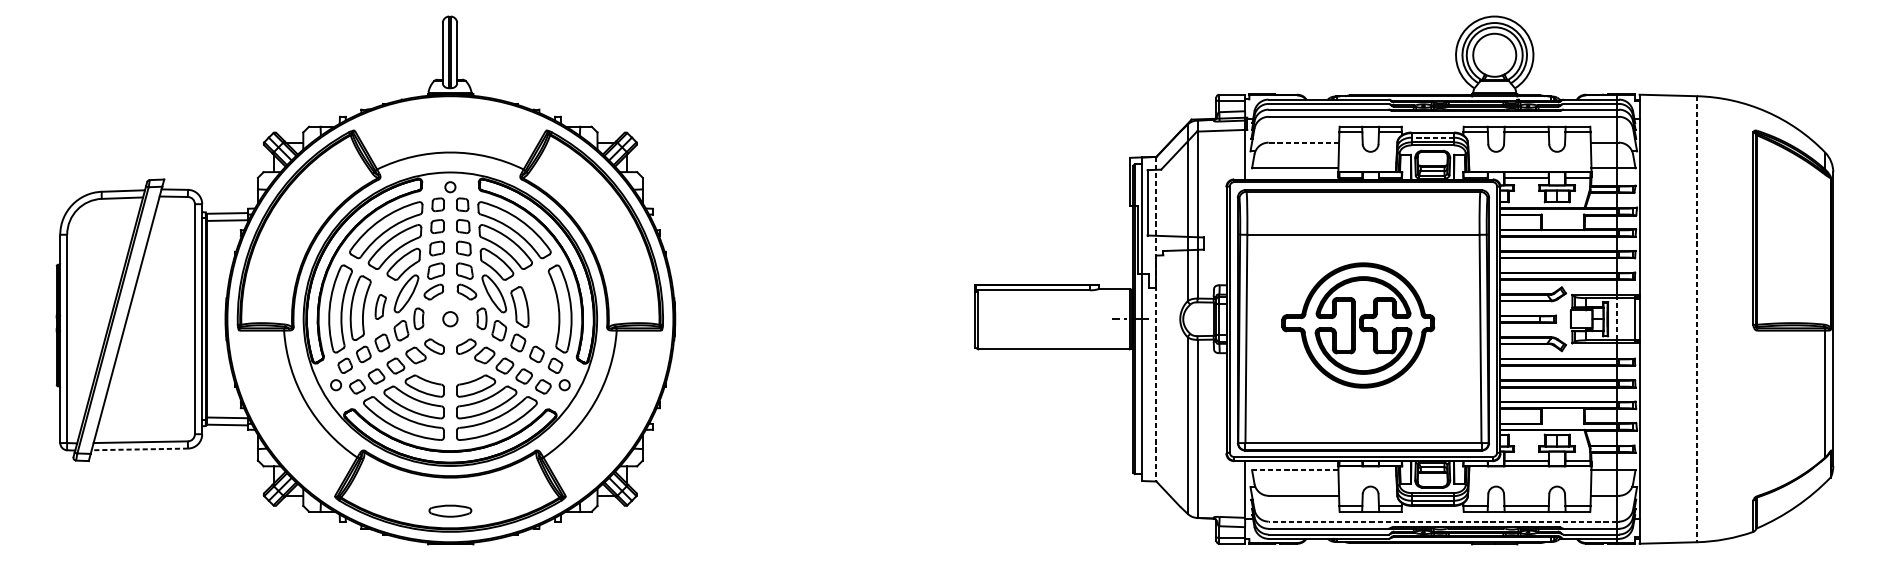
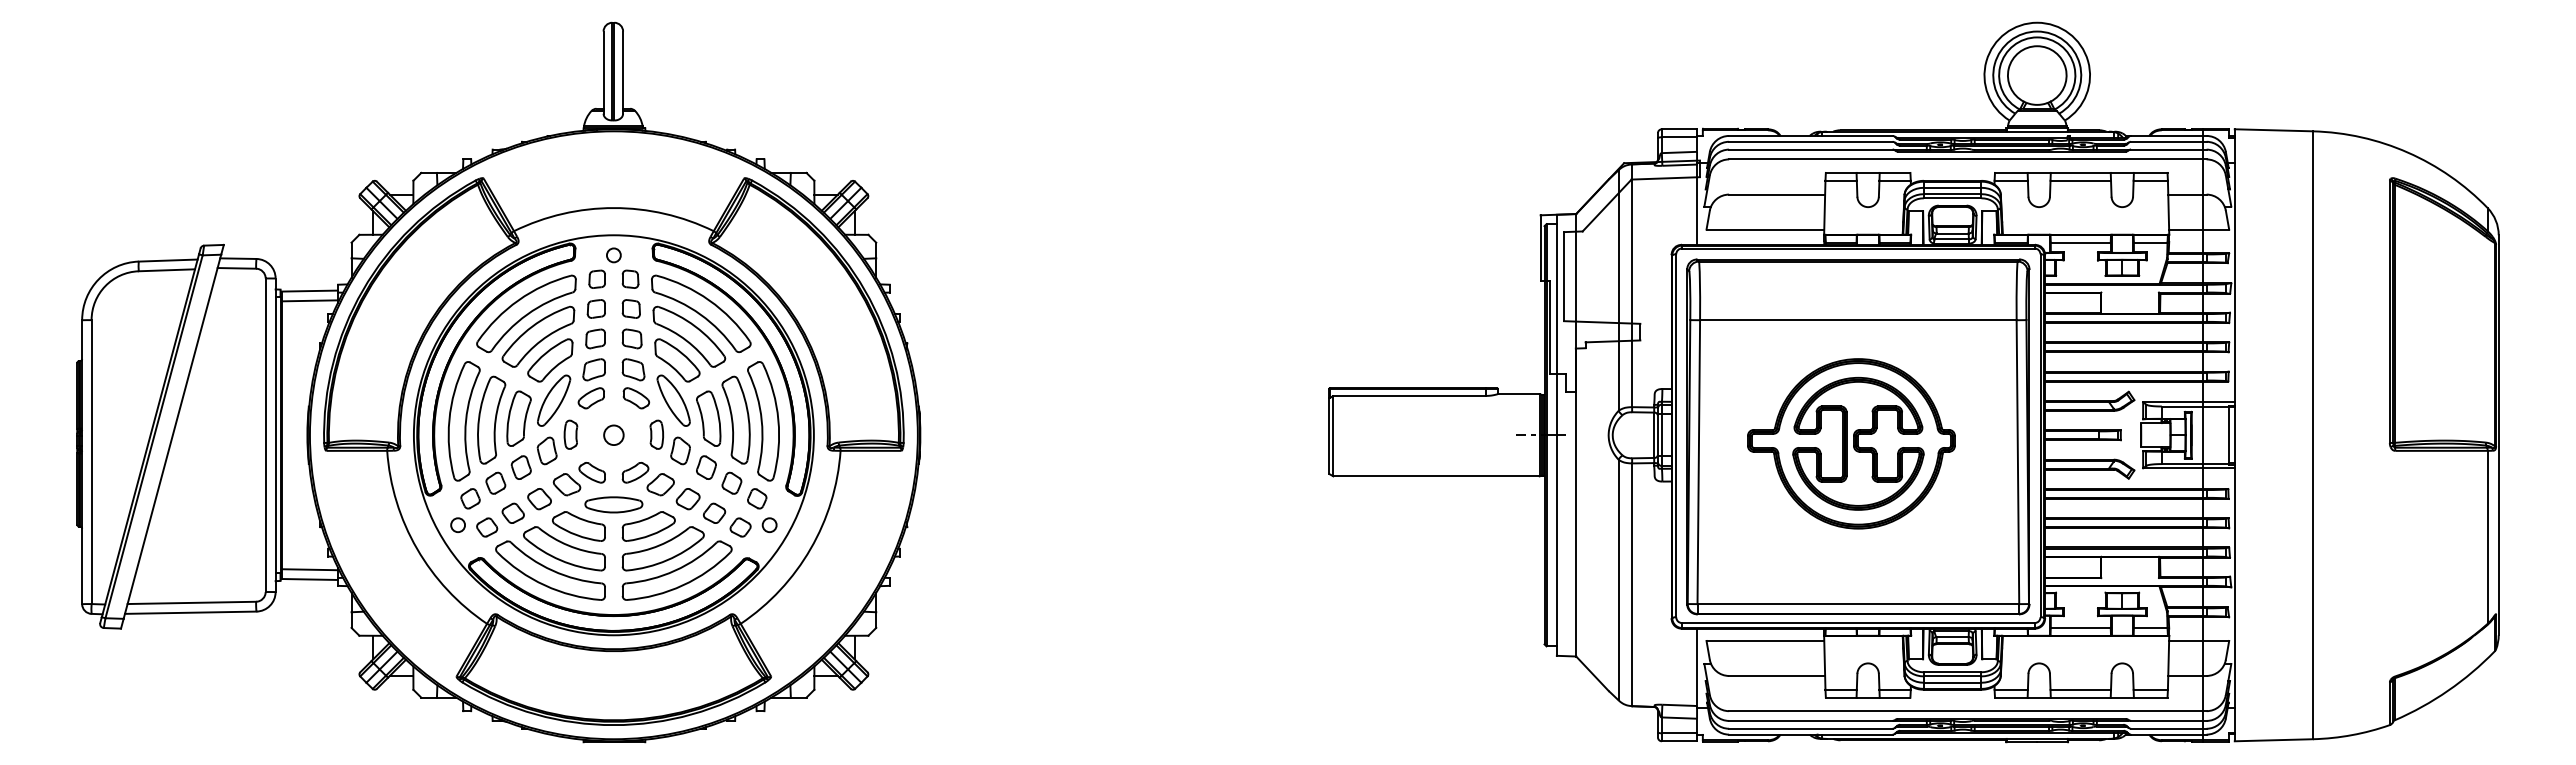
line: (1432, 137) -> (1952, 187), dashed -> solid
line: (1303, 142) -> (1776, 194), dashed -> solid
part: (380, 306) -> (518, 418), size x1.67
part: (539, 307) -> (735, 419), added
line: (1156, 319) -> (1576, 435), dashed -> solid
line: (1616, 319) -> (2203, 435), dashed -> solid
line: (1696, 319) -> (2312, 435), dashed -> solid
line: (139, 449) -> (190, 612), dashed -> solid
line: (1295, 469) -> (1765, 640), dashed -> solid
part: (450, 510) -> (613, 504), moved
line: (1442, 521) -> (1965, 711), dashed -> solid

